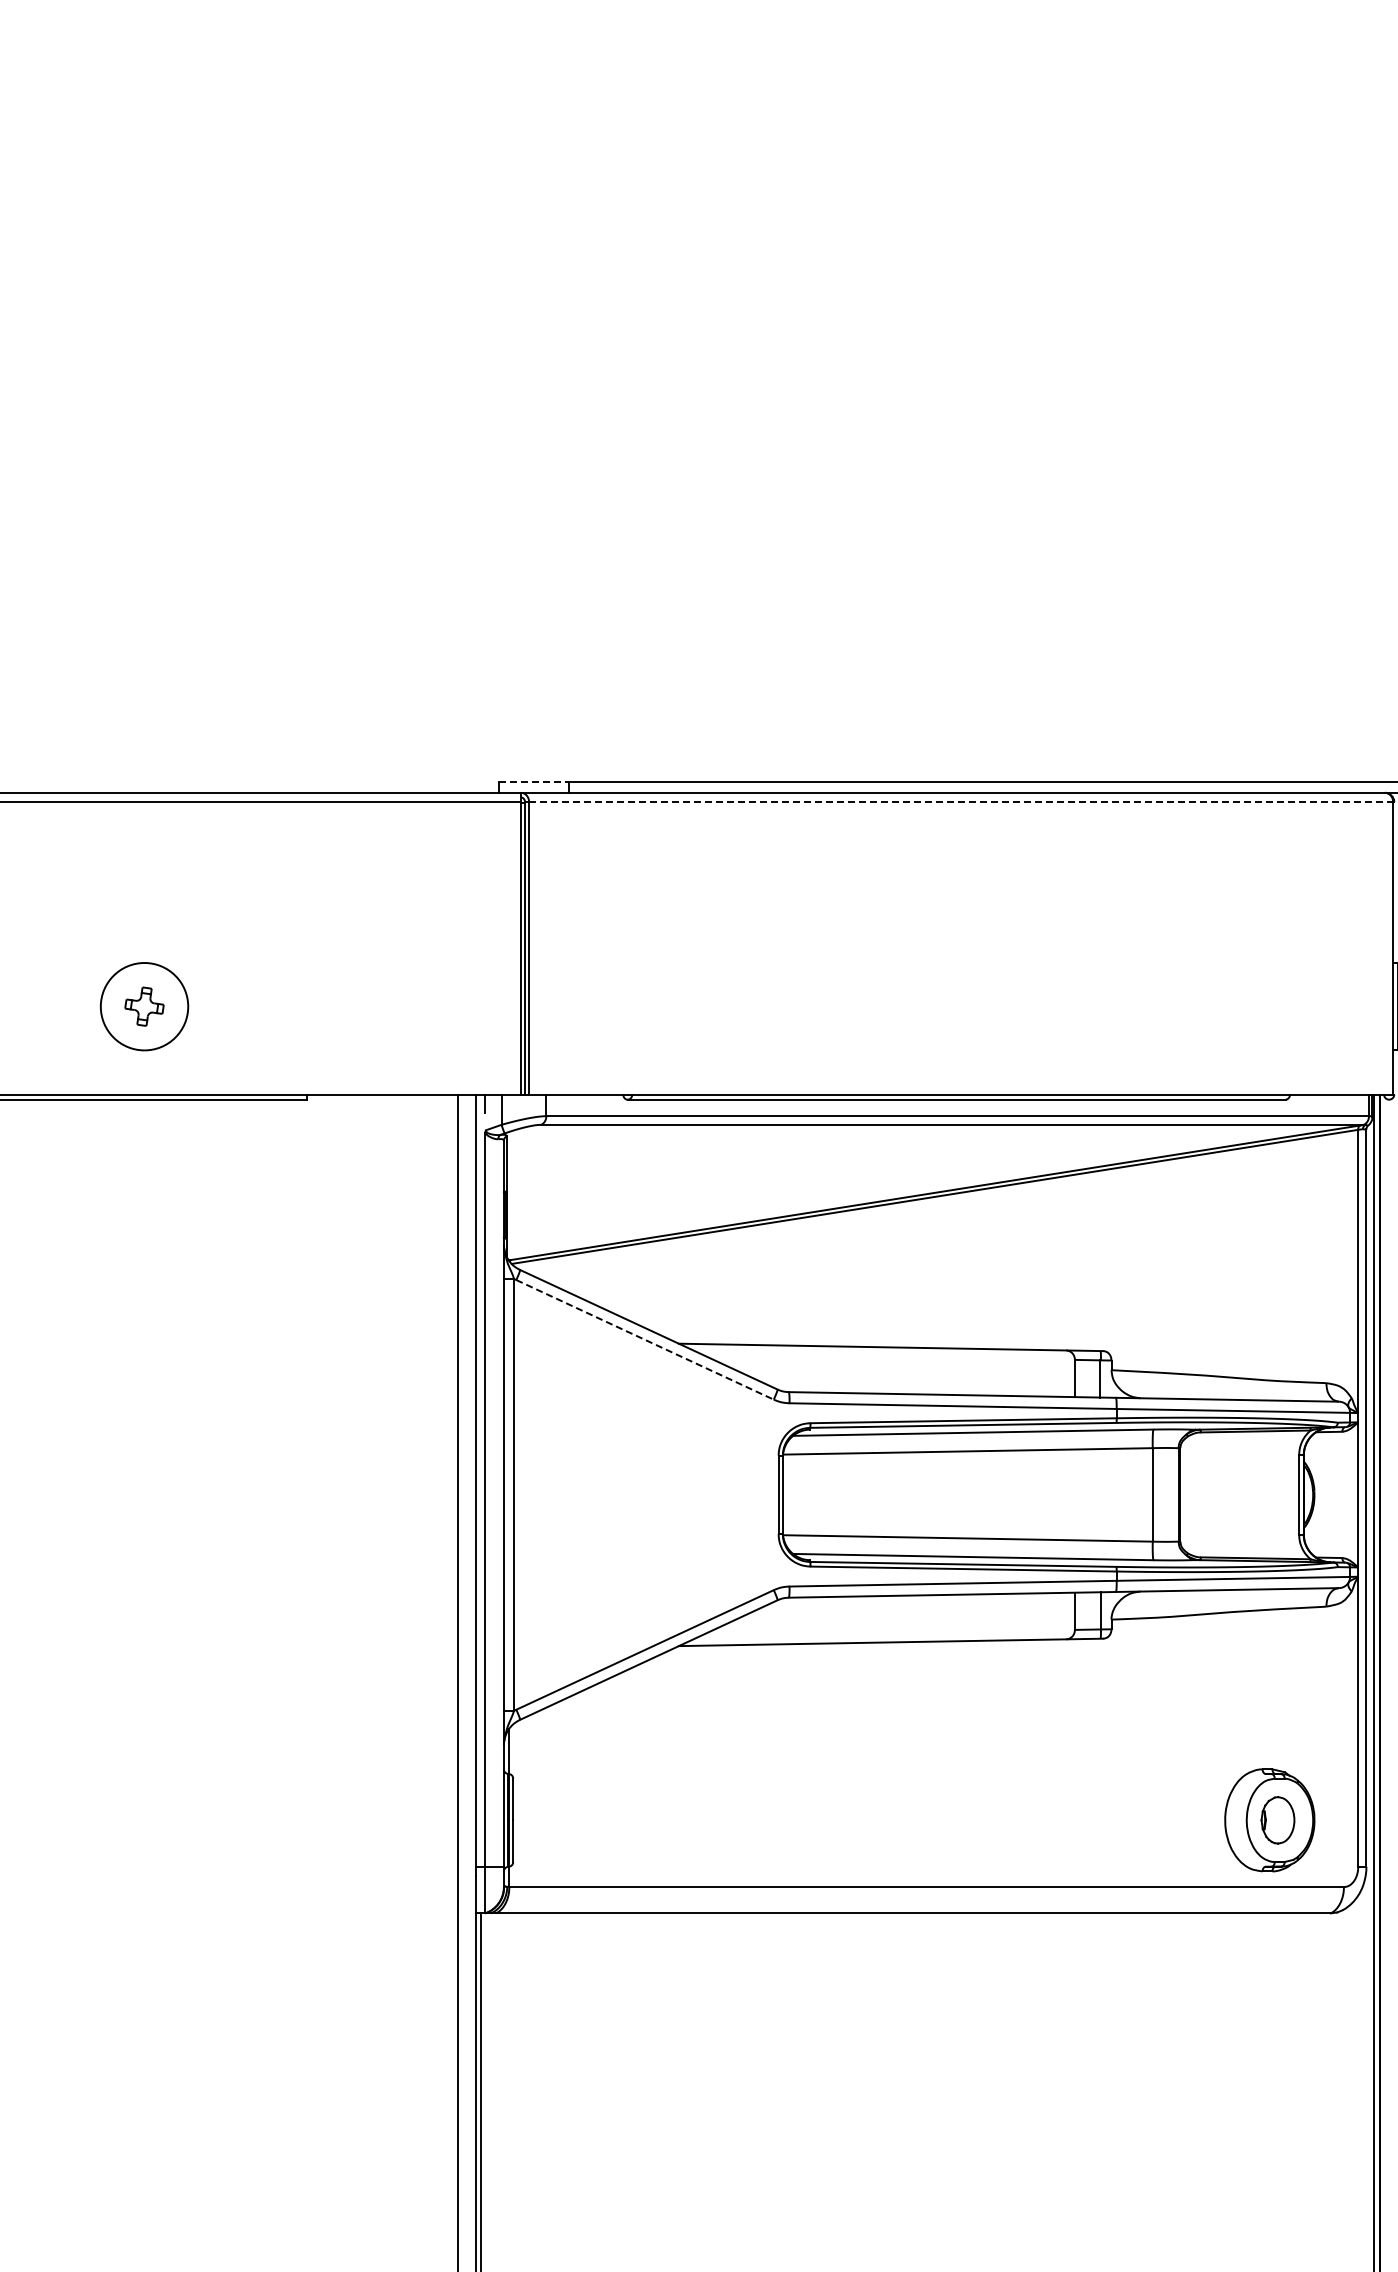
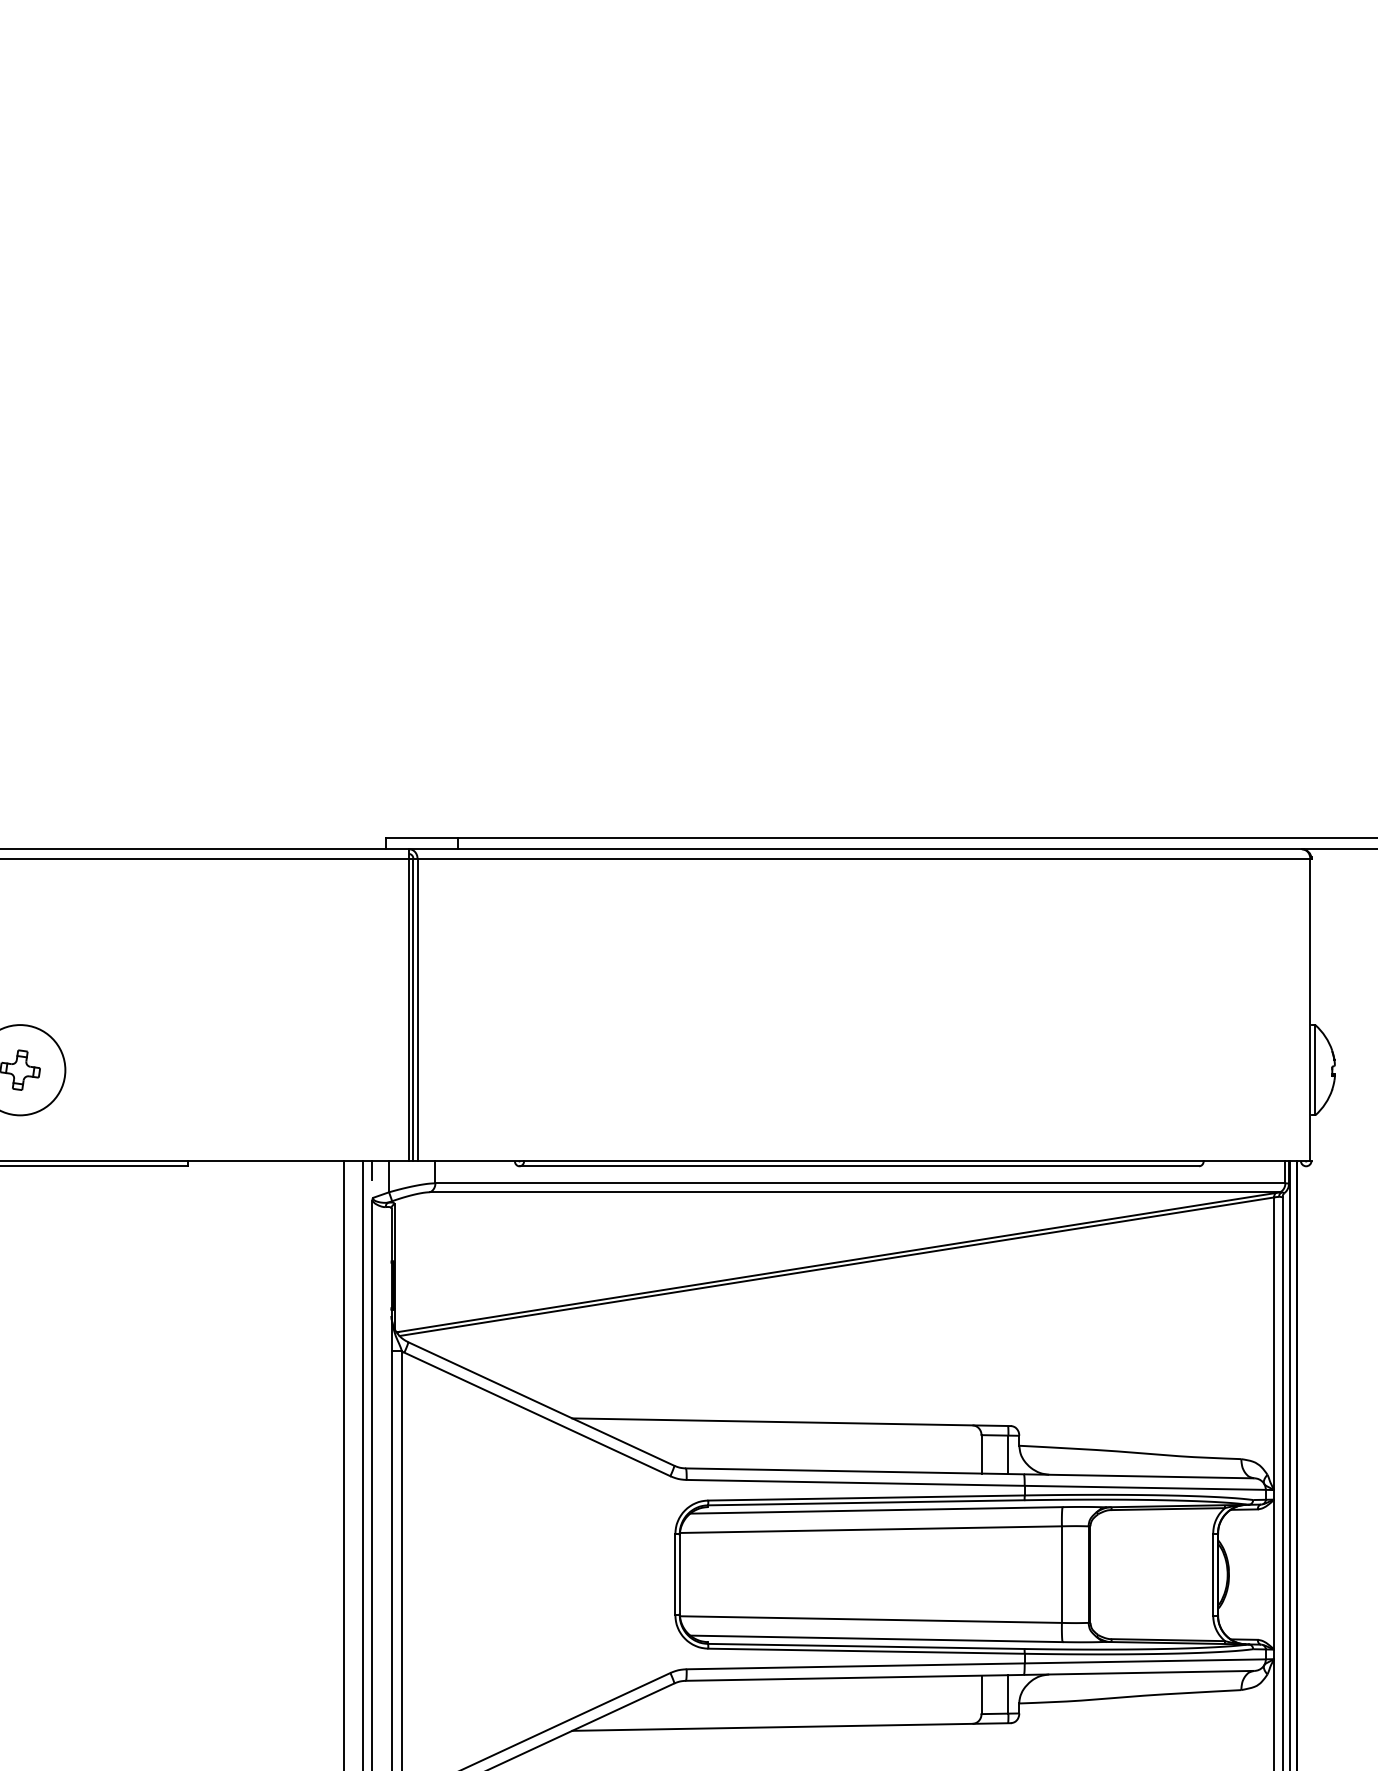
line: (533, 781) -> (422, 837), dashed -> solid
line: (961, 802) -> (864, 859), dashed -> solid
line: (645, 1339) -> (537, 1414), dashed -> solid

